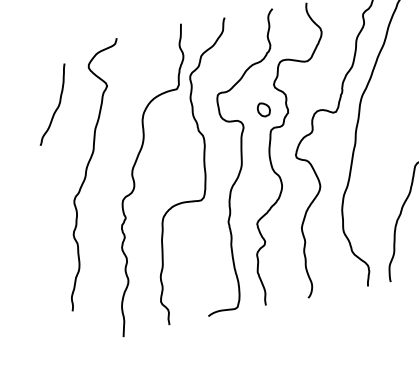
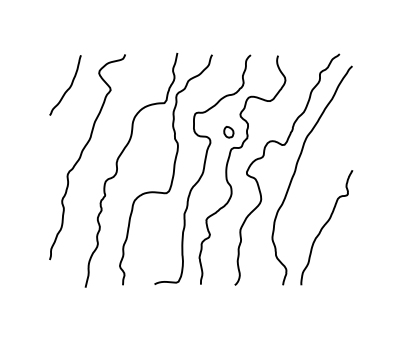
curve: (56, 106) -> (68, 87), moved

